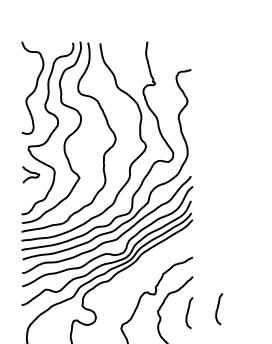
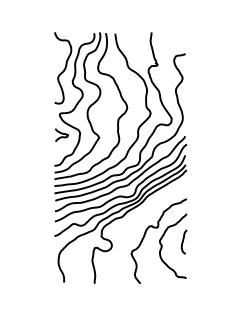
curve: (218, 308) -> (206, 238), removed

